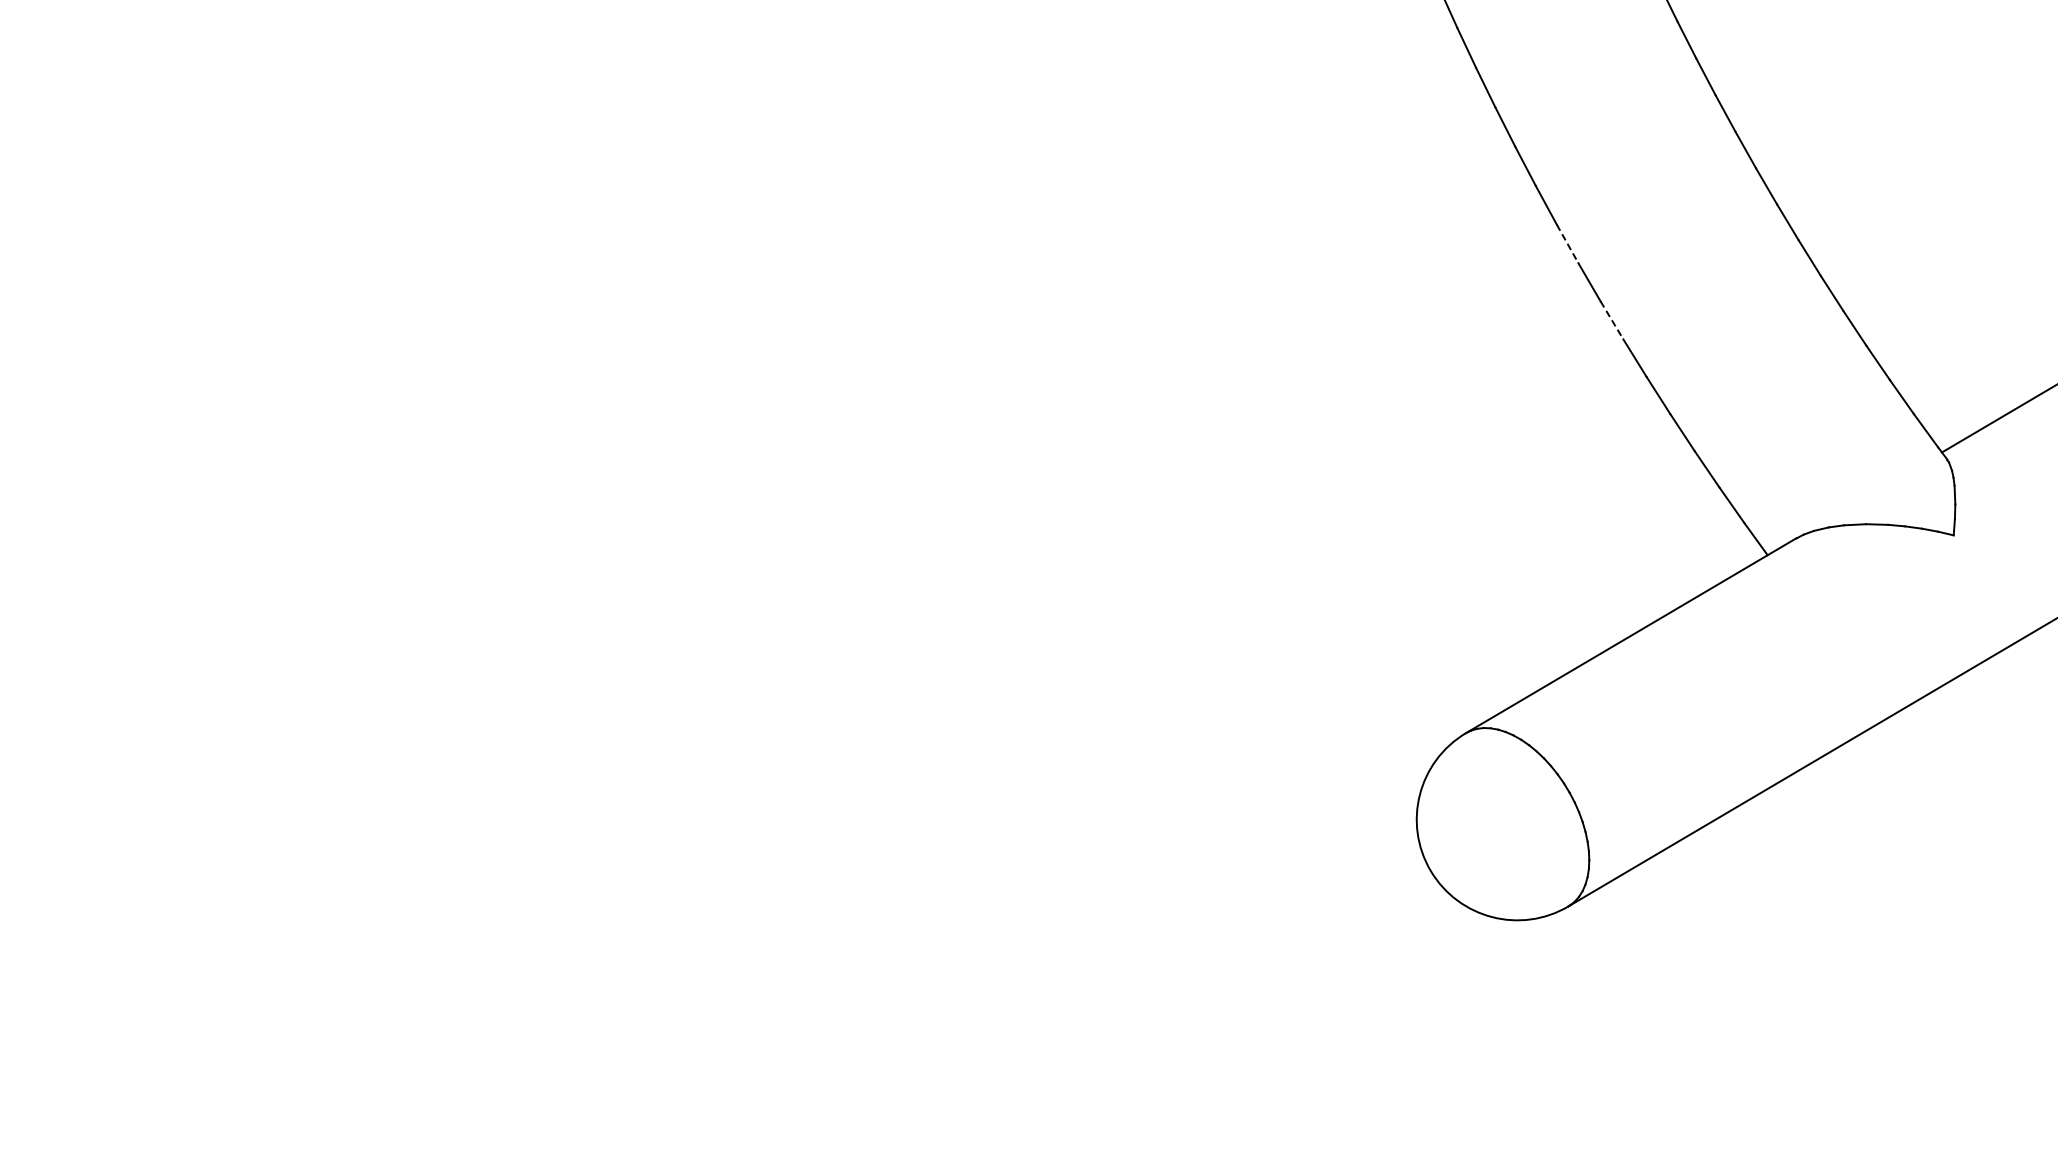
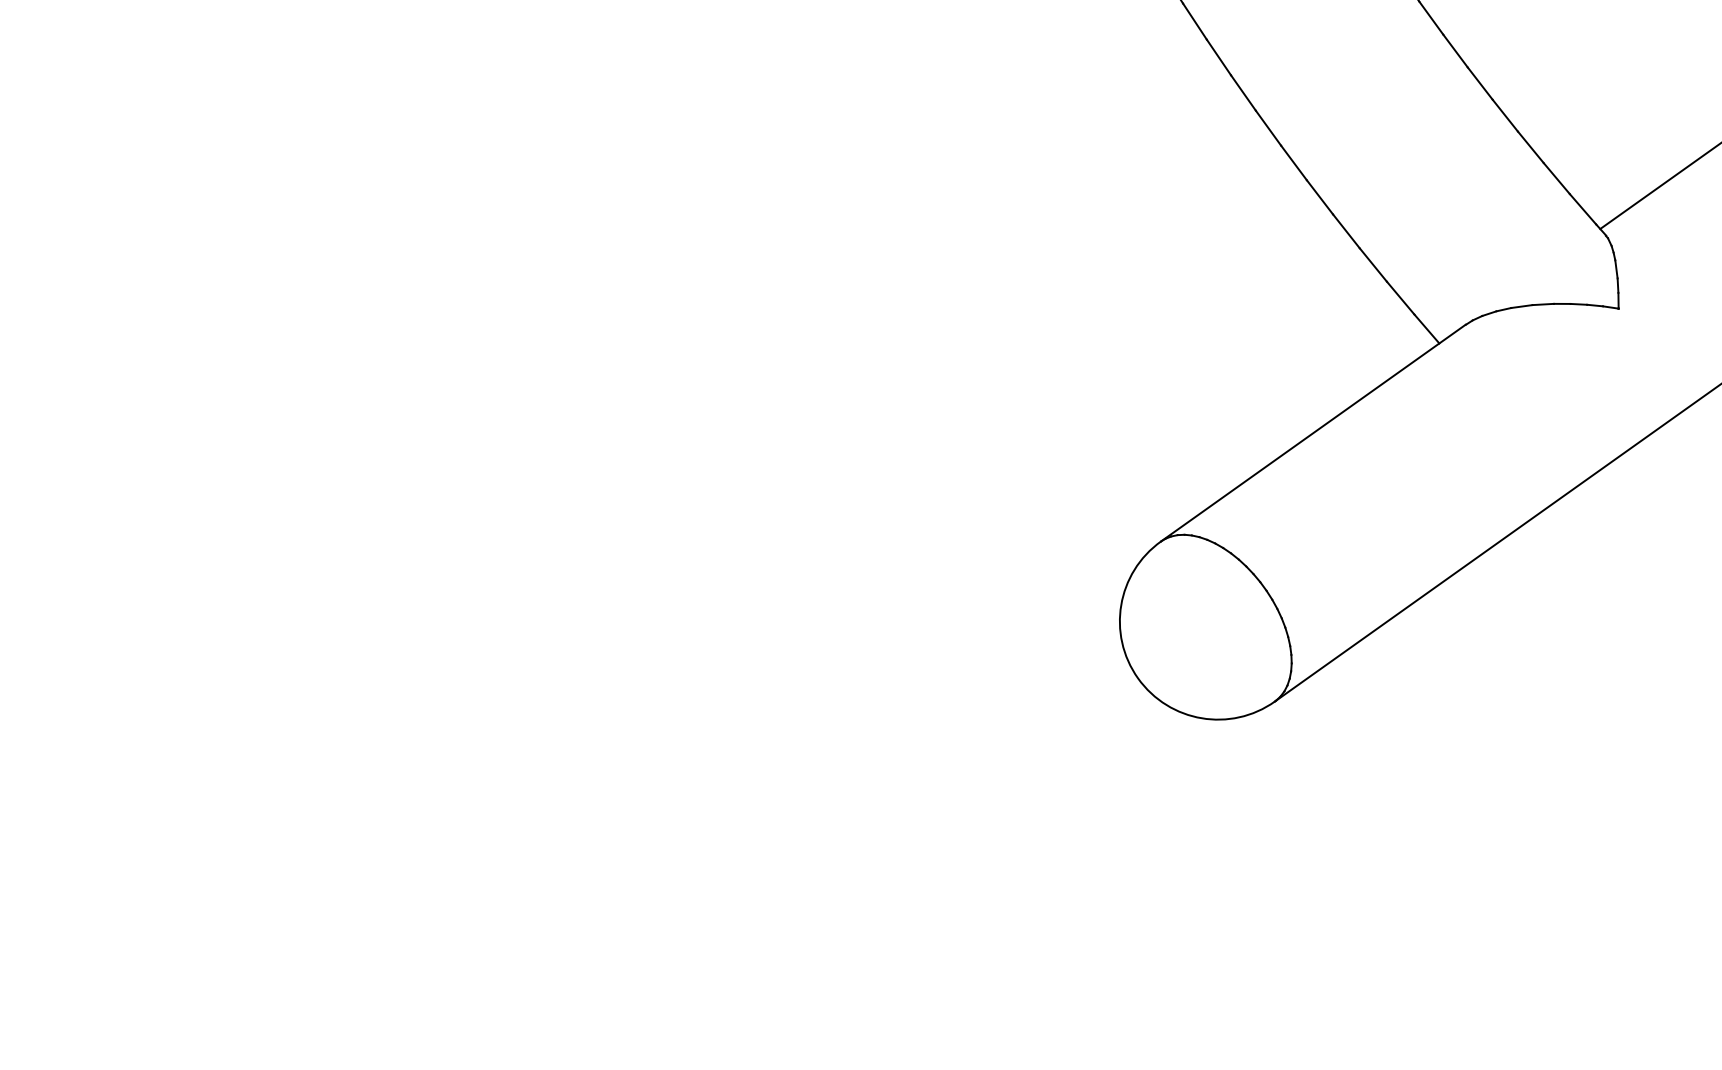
line: (1567, 244) -> (1218, 58), dashed -> solid
line: (1612, 320) -> (1268, 128), dashed -> solid

